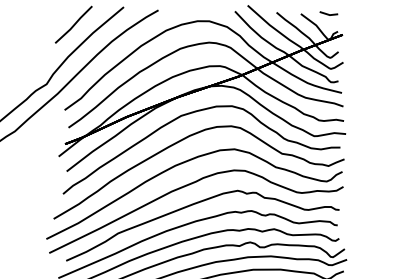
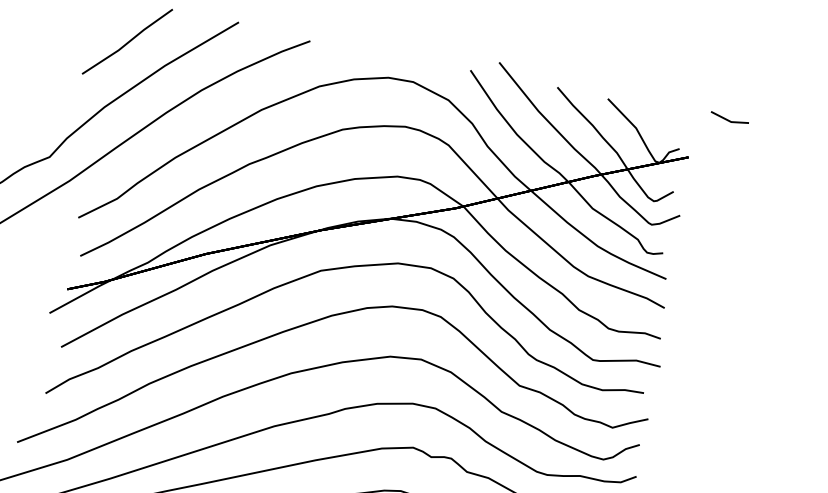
line: (328, 13) -> (728, 118), moved

